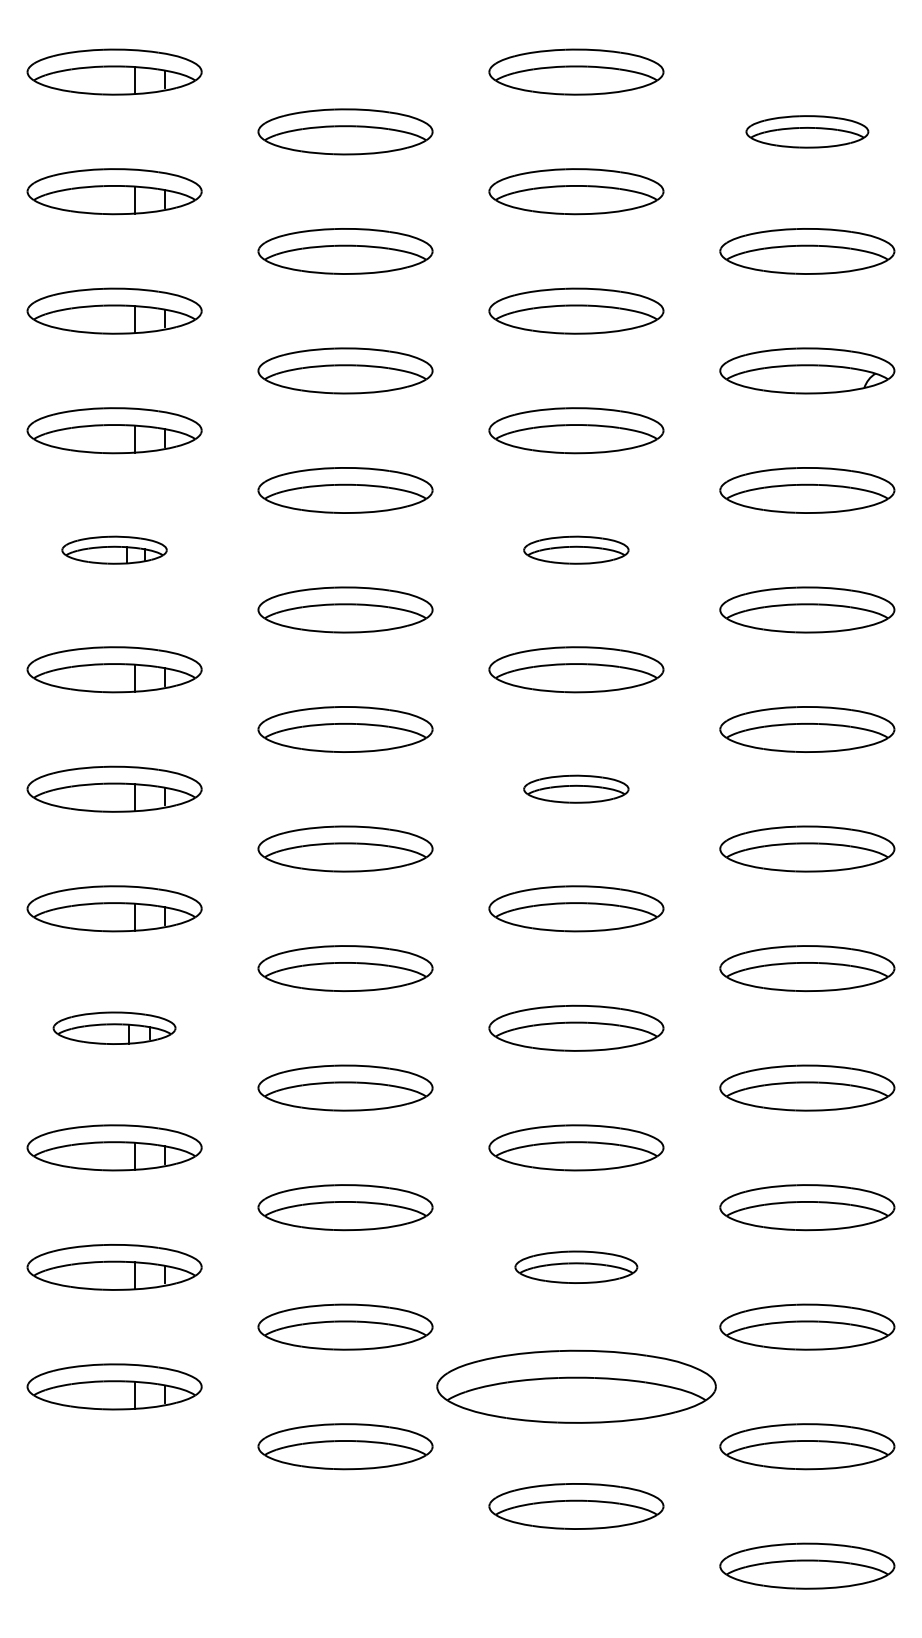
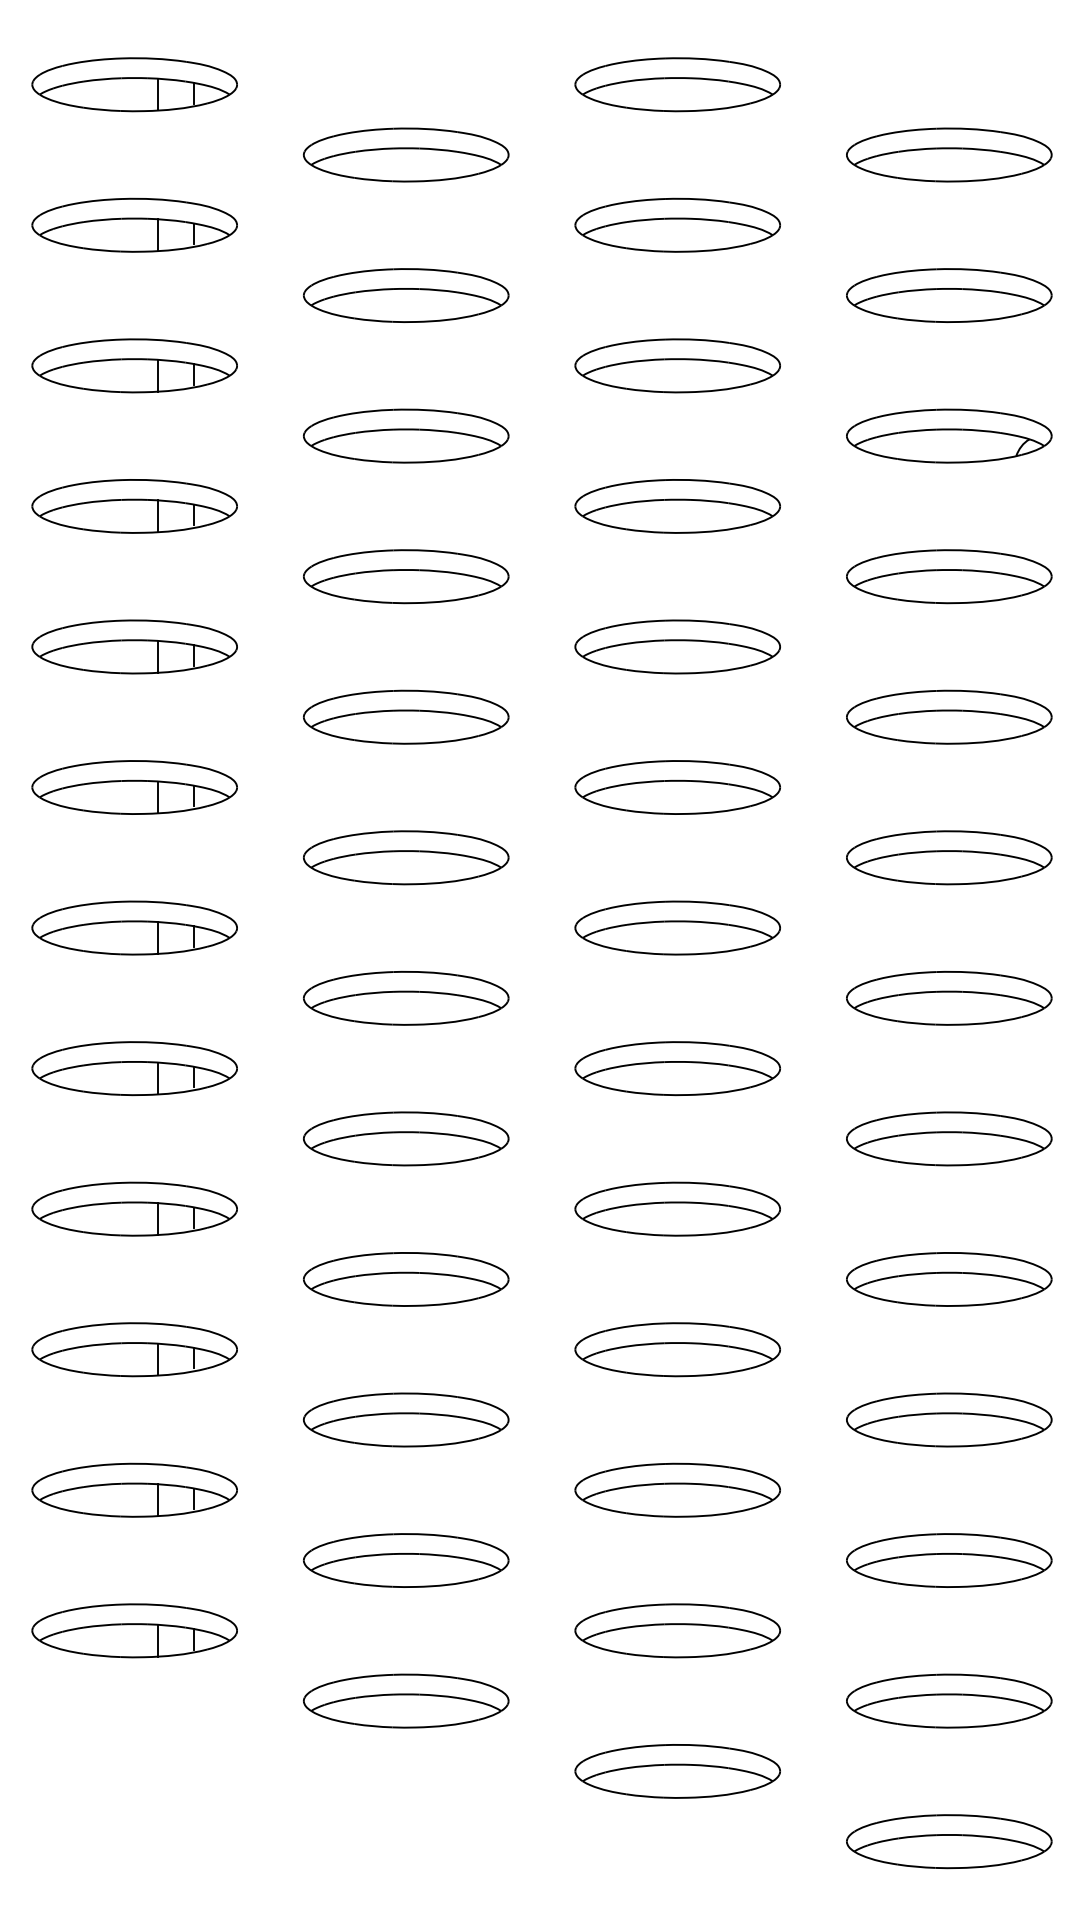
part: (807, 131) -> (949, 154), size x1.43
part: (114, 549) -> (134, 646), size x1.67
part: (576, 549) -> (677, 646), size x1.67
part: (576, 788) -> (677, 927), size x1.67
part: (114, 1027) -> (134, 1208), size x1.43
part: (576, 1266) -> (677, 1489), size x1.43
part: (576, 1386) -> (677, 1630), size x0.62

